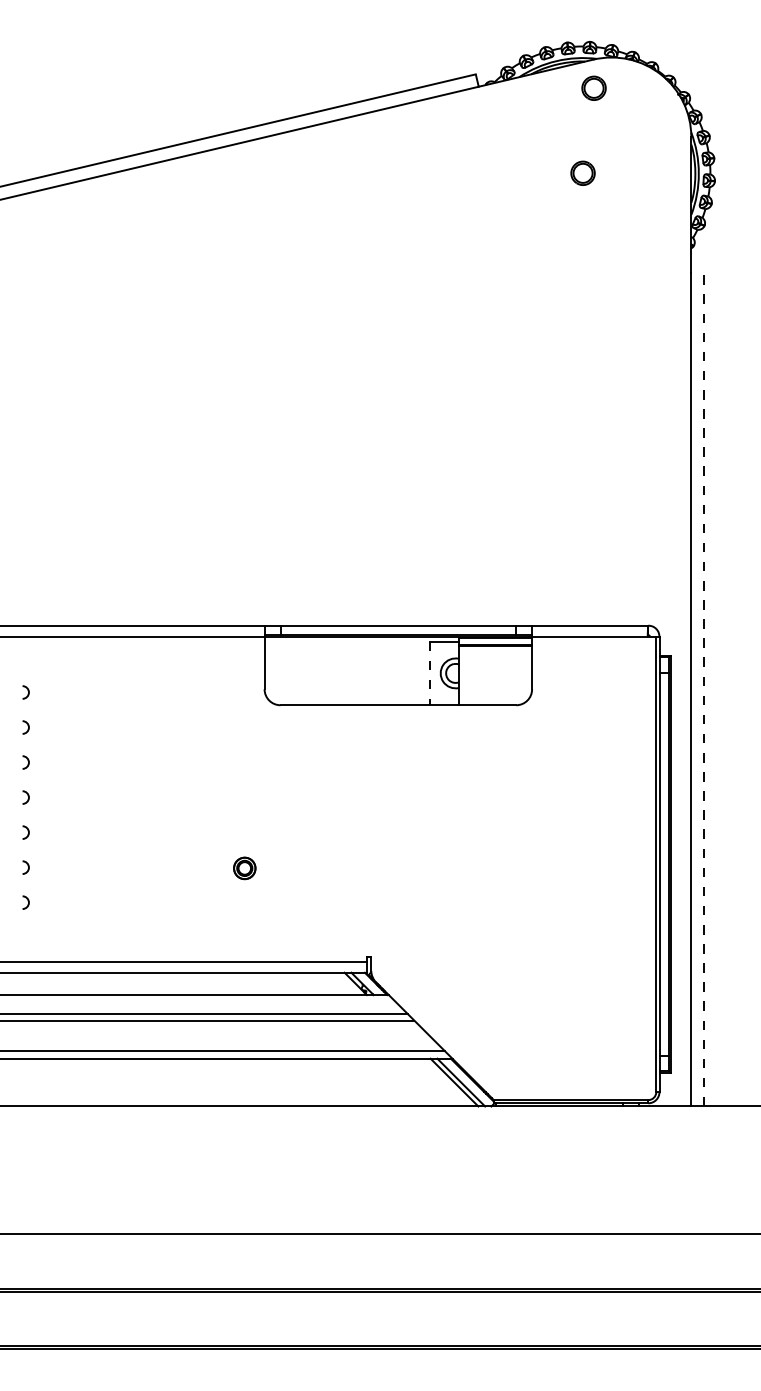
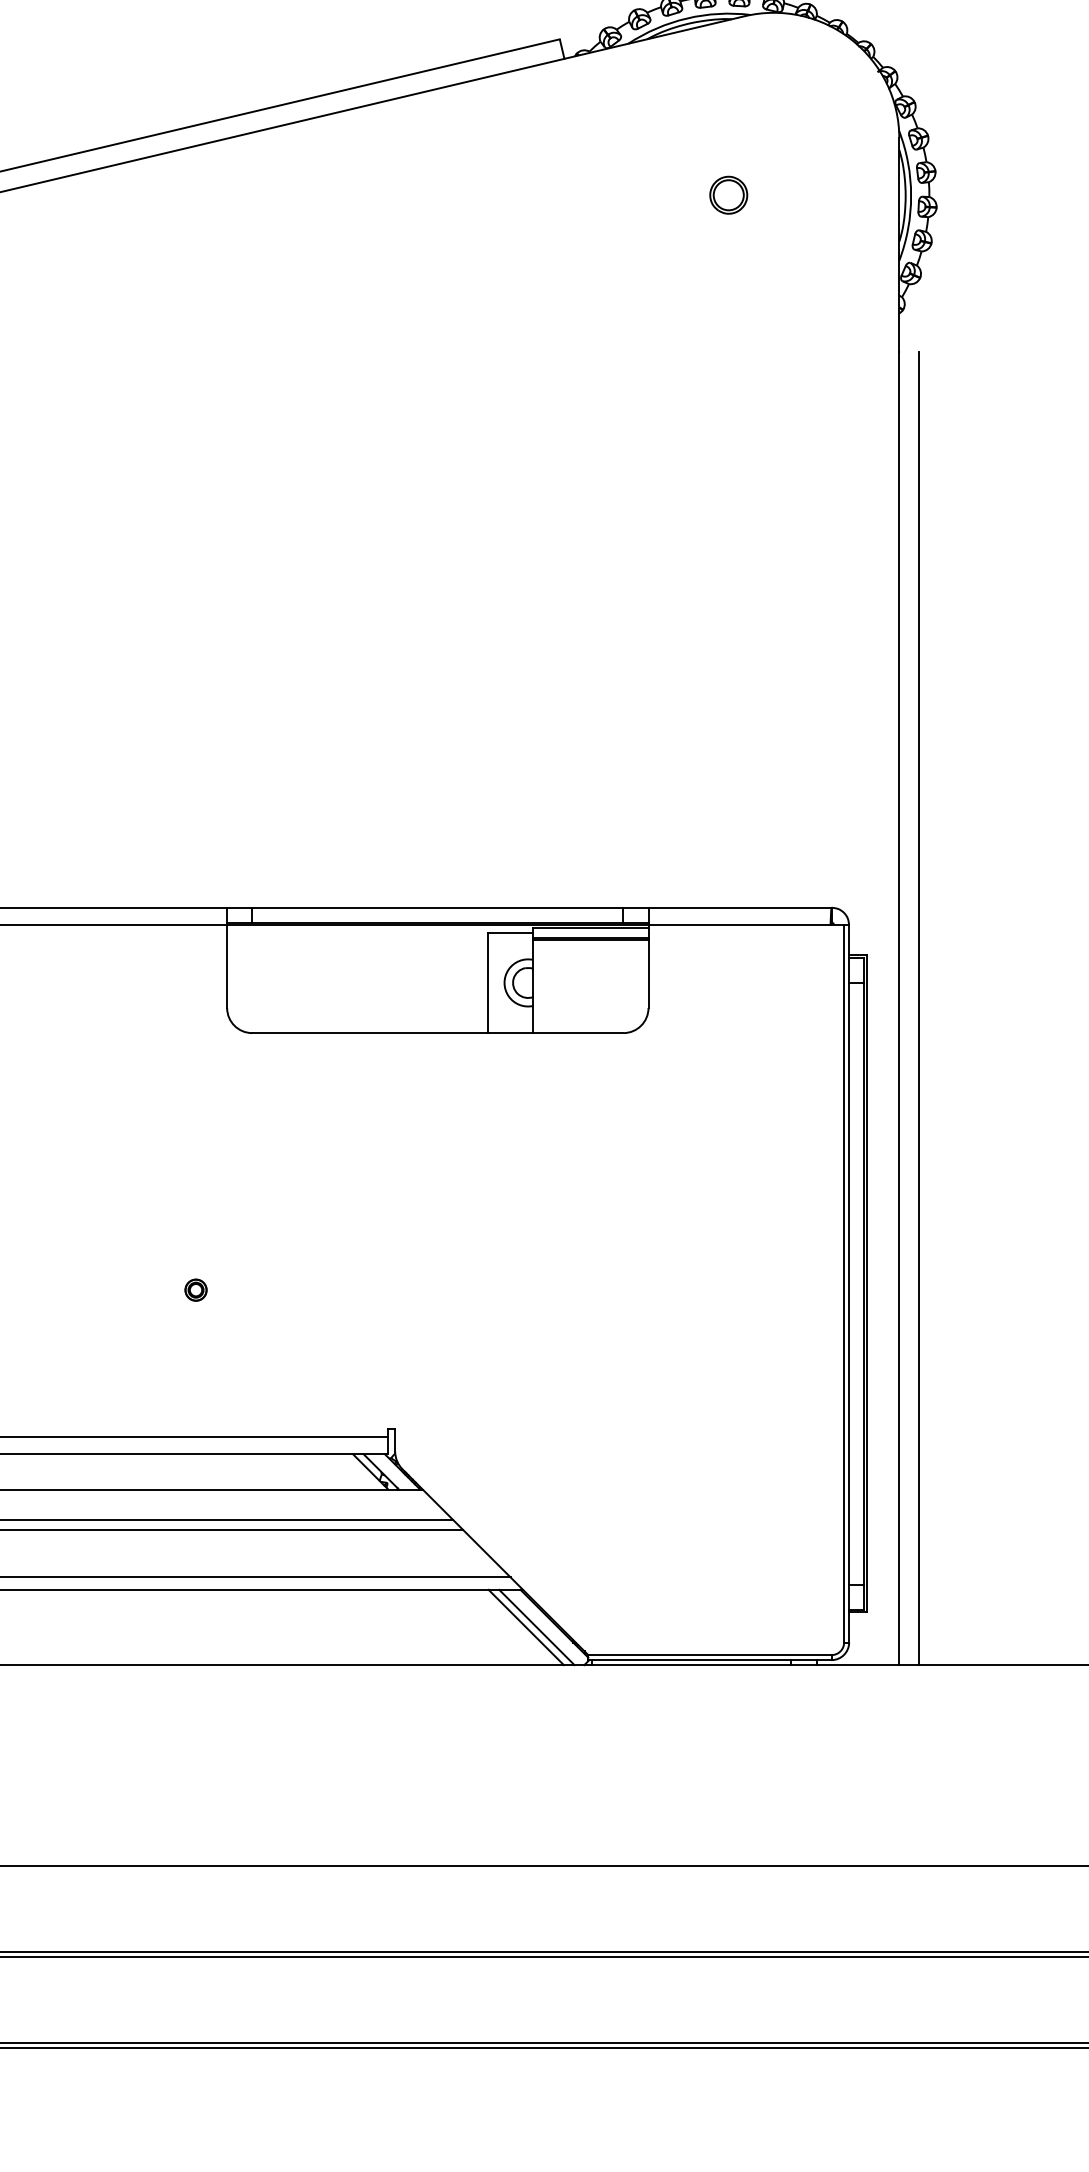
part: (593, 87) -> (745, 60), removed
line: (430, 673) -> (488, 983), dashed -> solid
line: (704, 689) -> (920, 1008), dashed -> solid
part: (244, 868) -> (195, 1290), size x0.62

